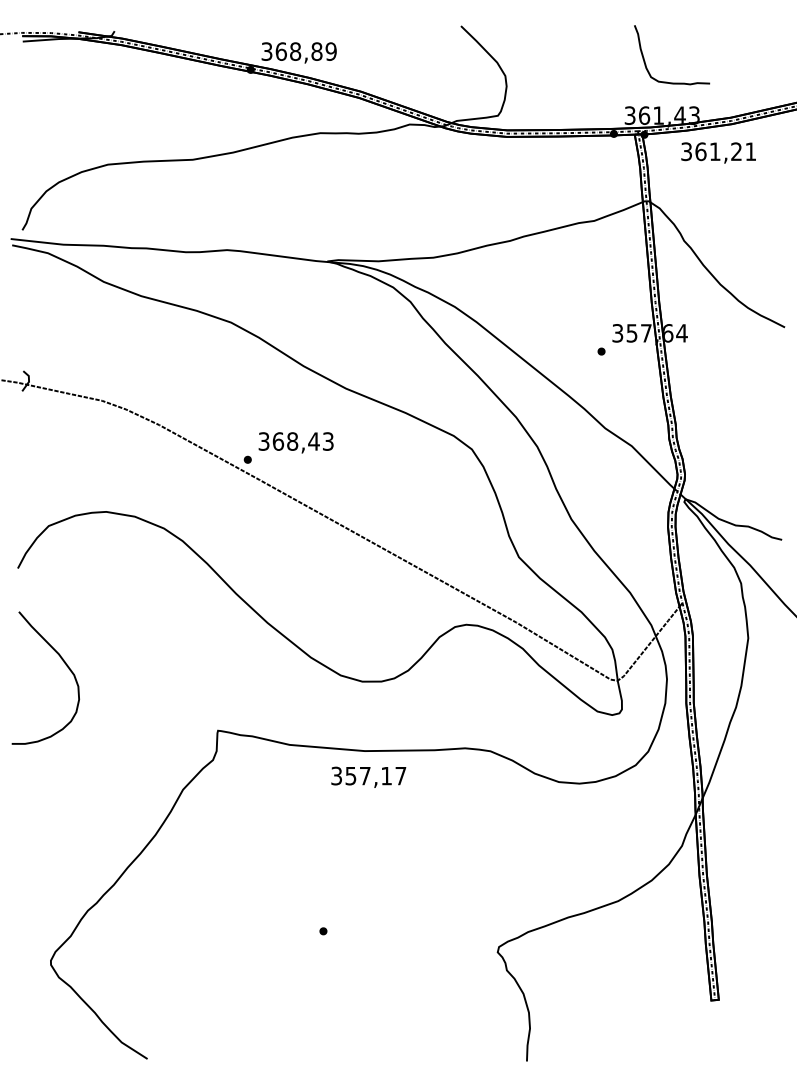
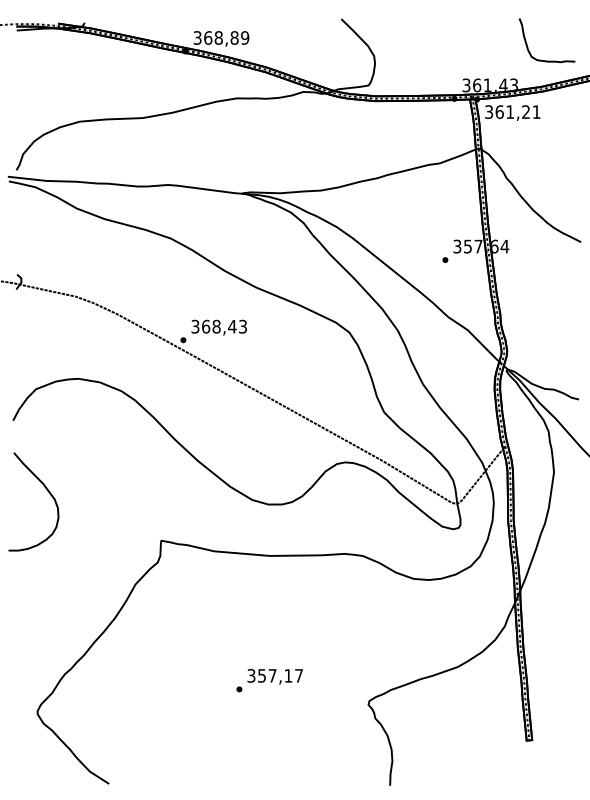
curve: (667, 81) -> (543, 60), moved
text: (718, 152) -> (512, 112), moved
text: (368, 776) -> (275, 676), moved

